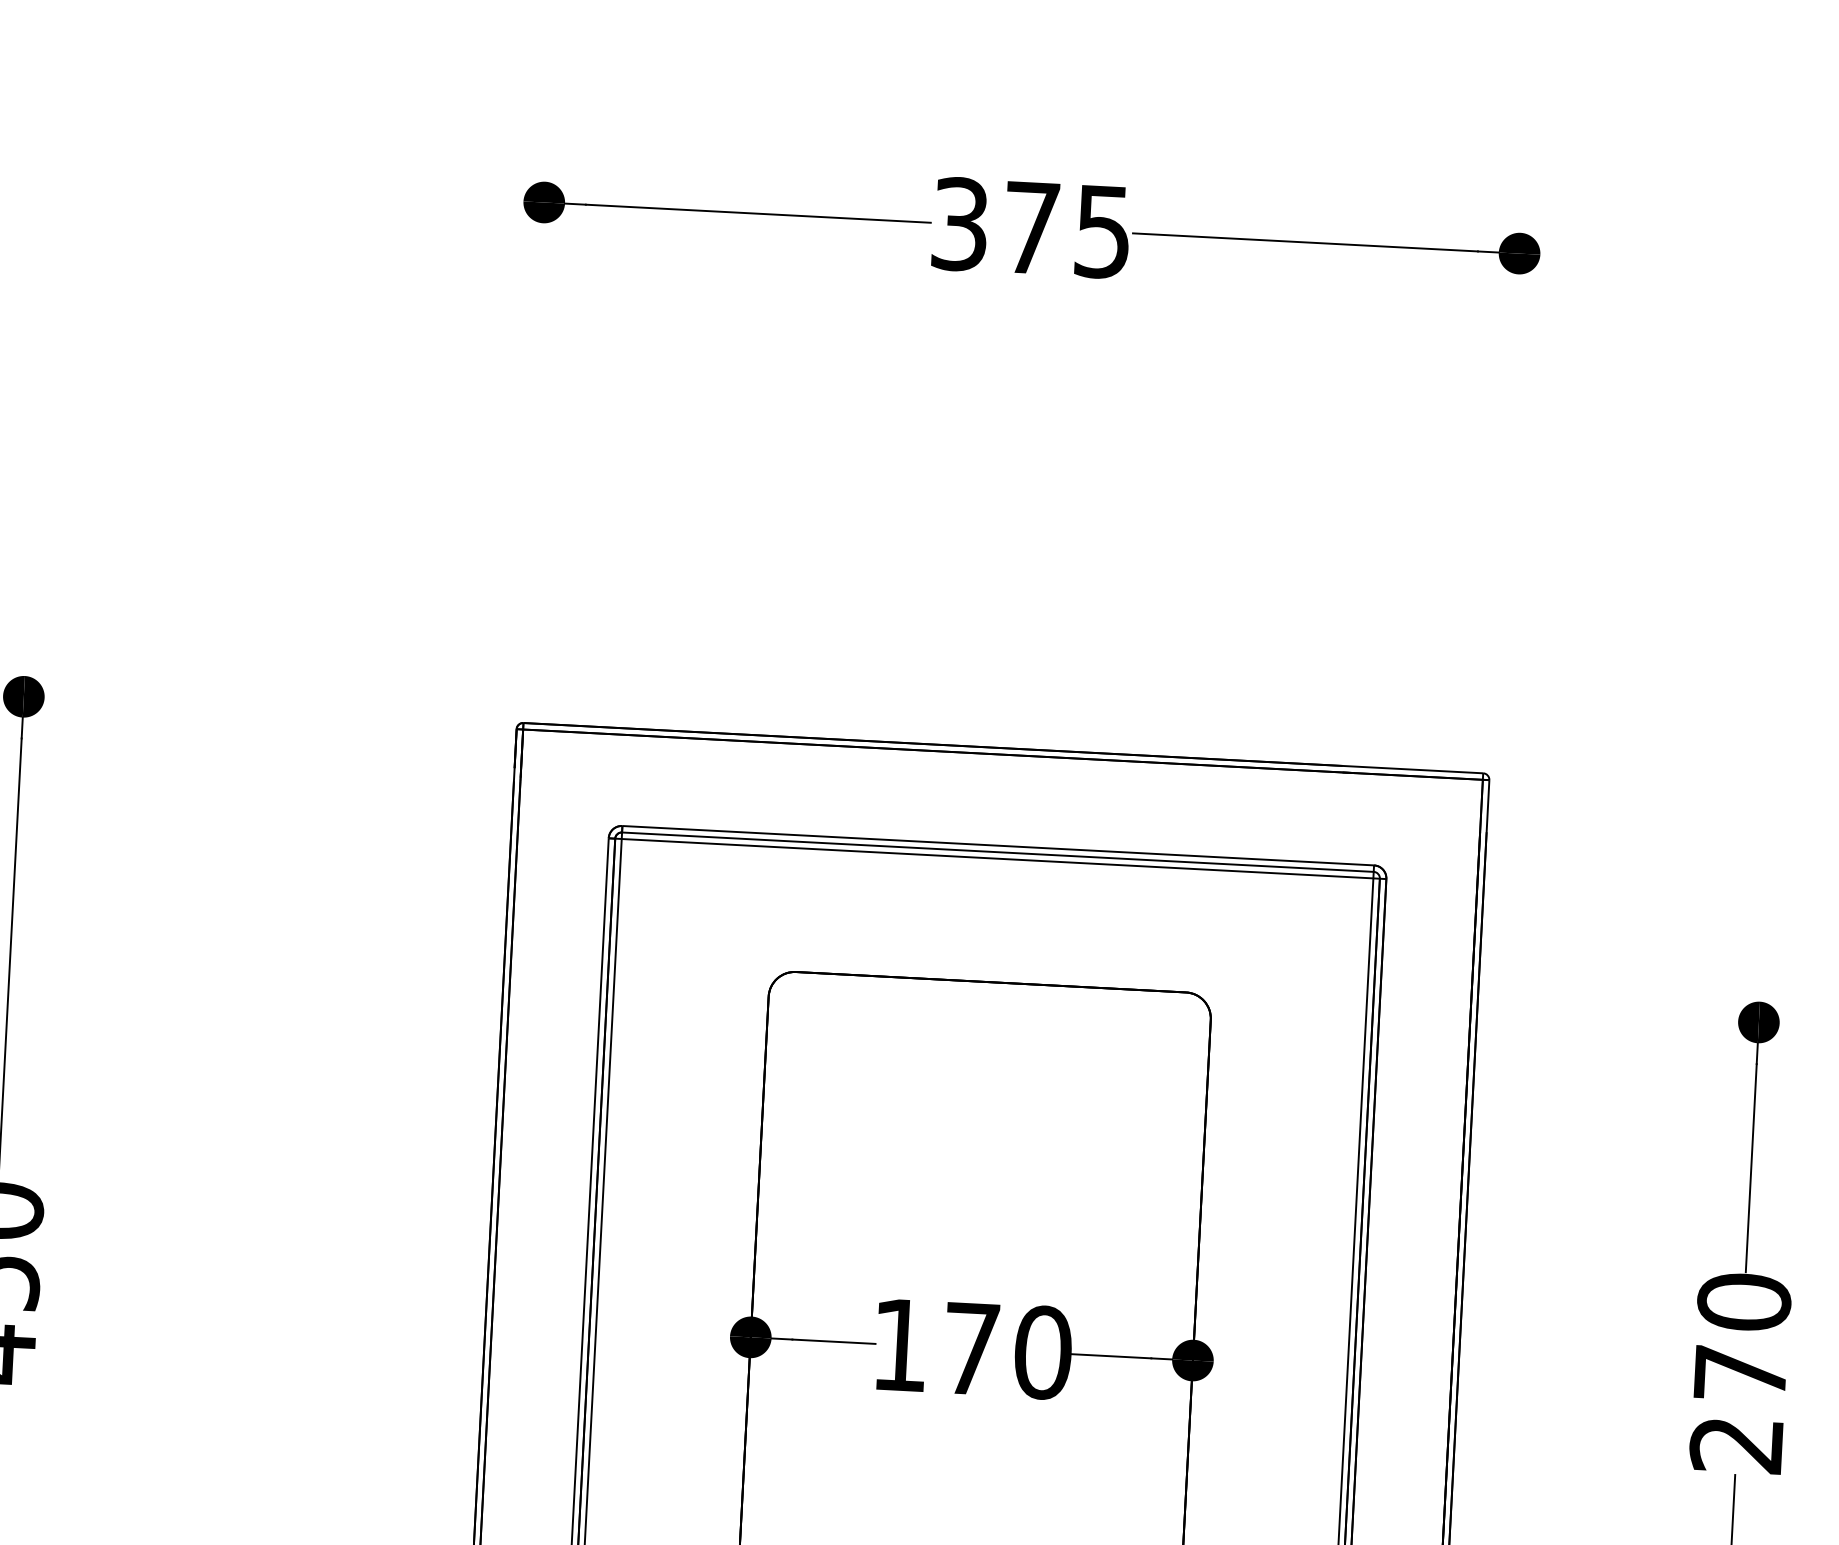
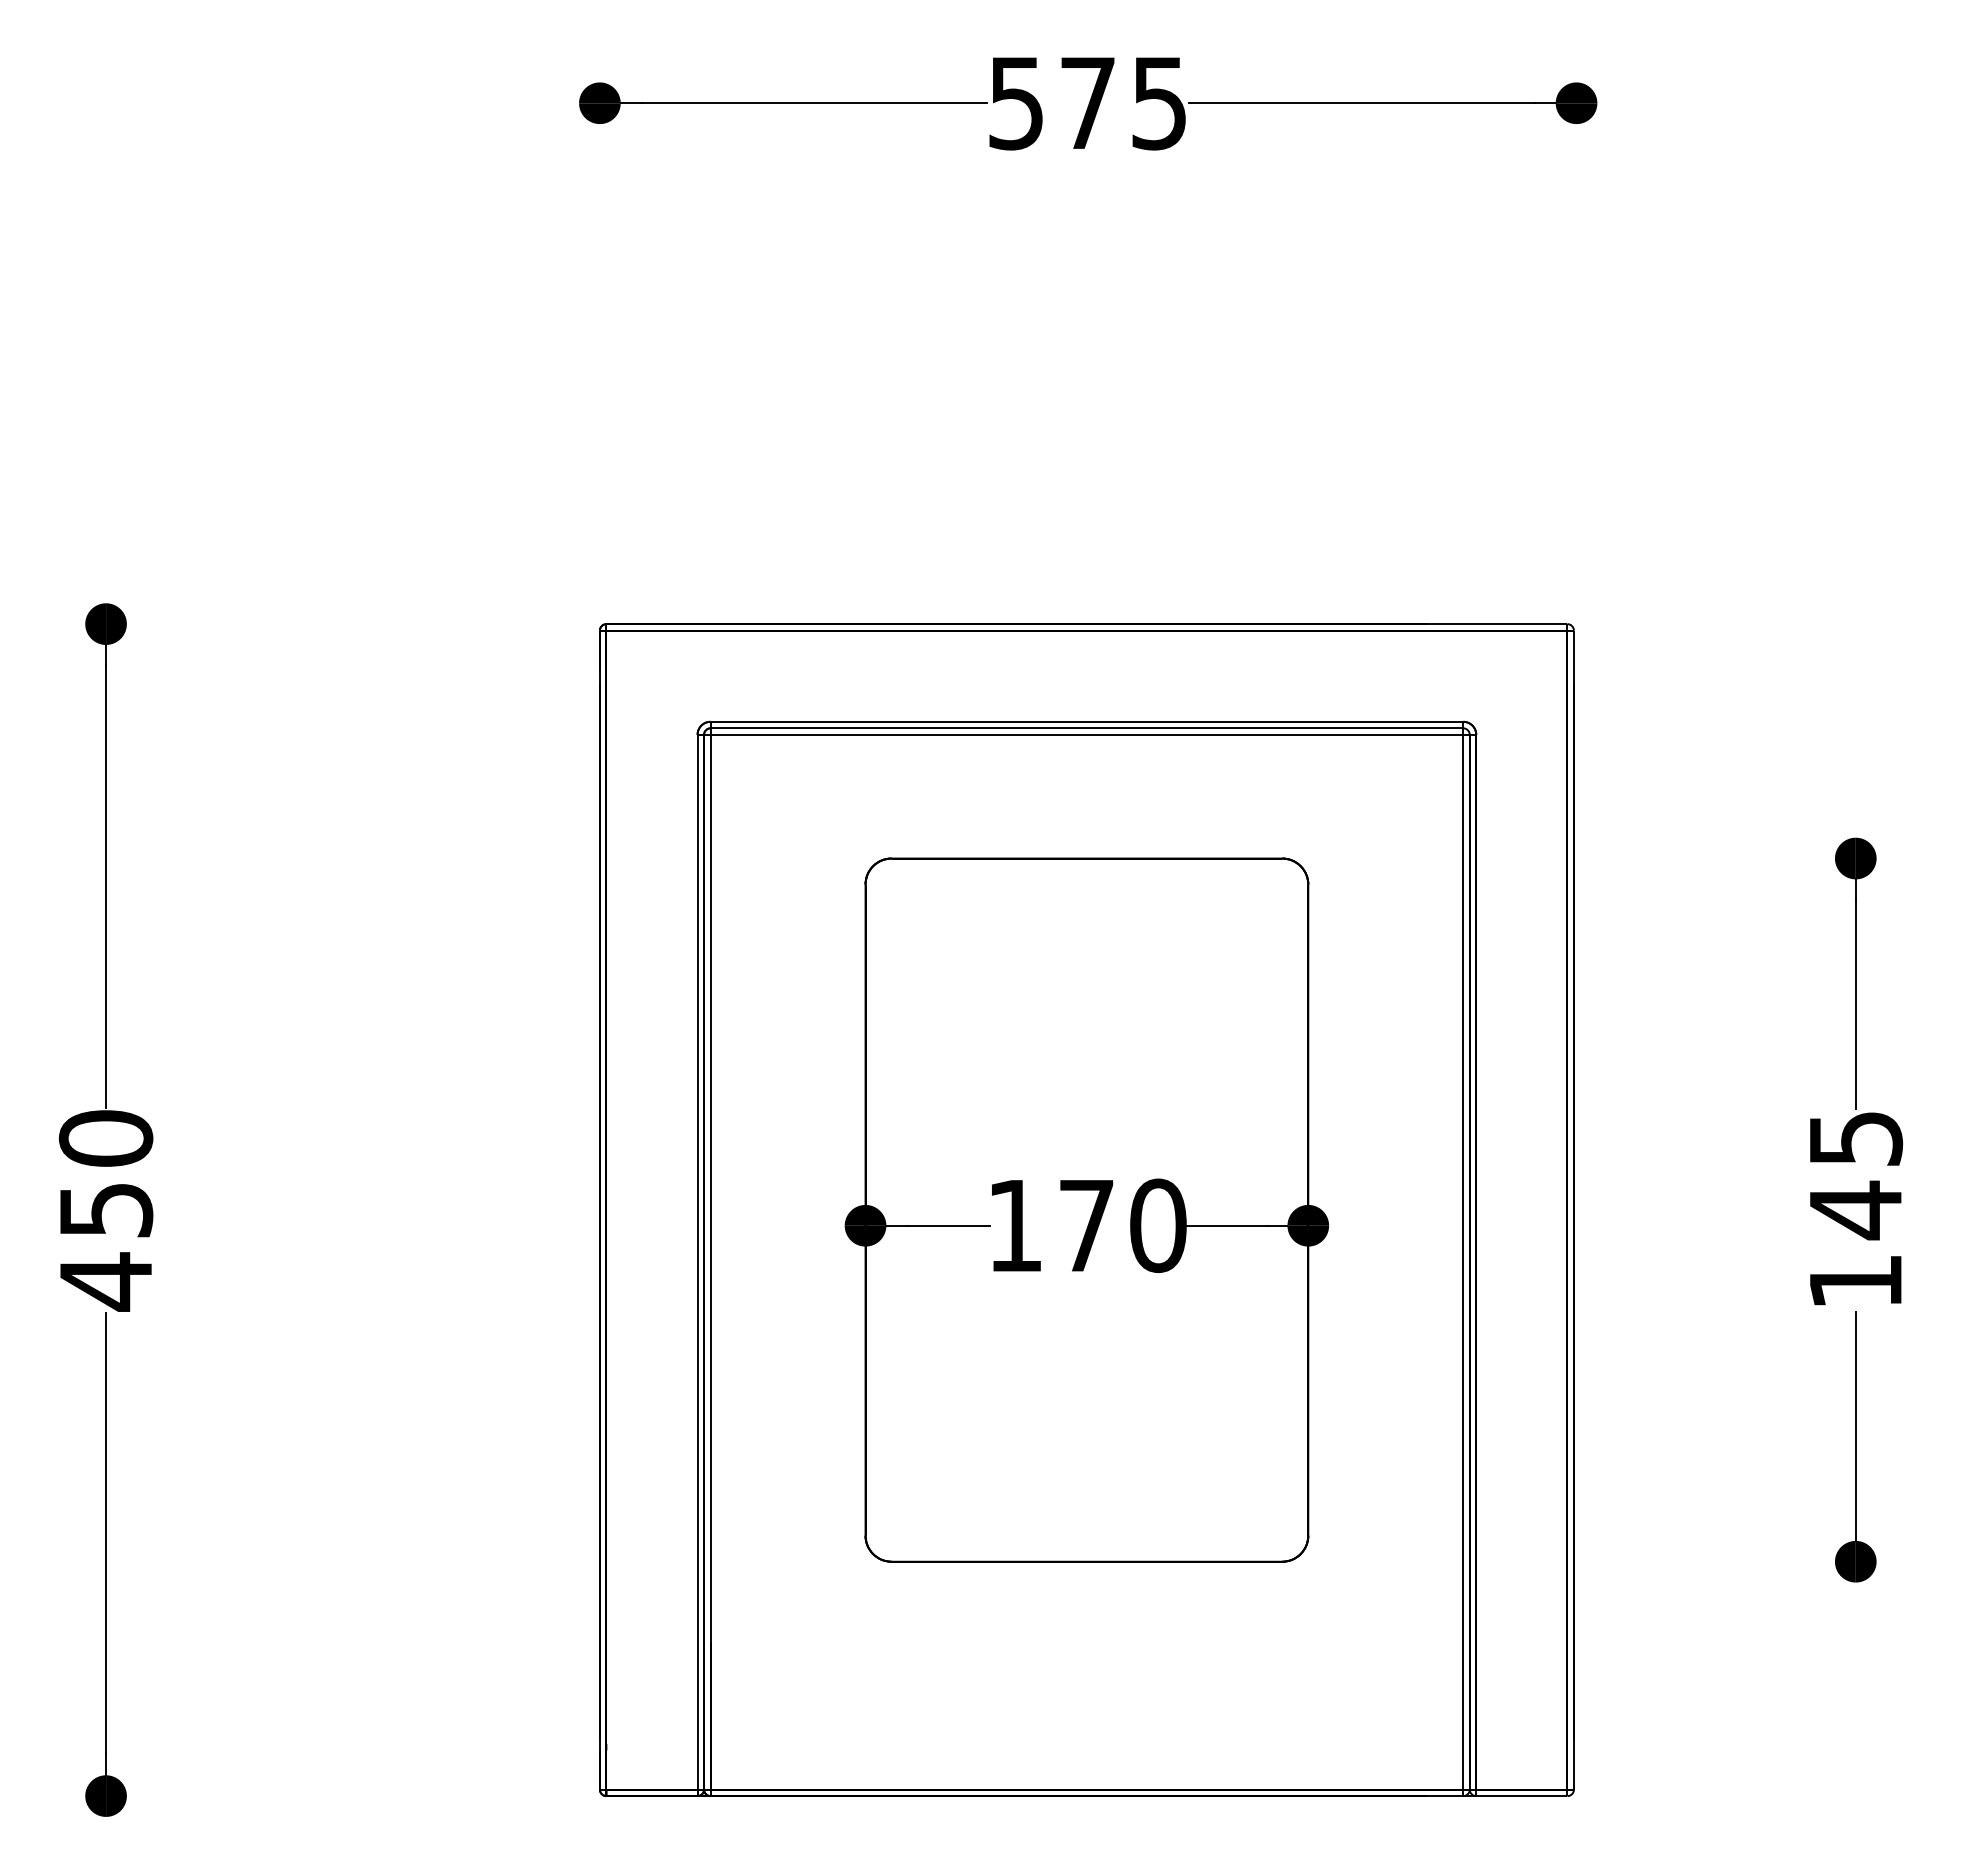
text: (960, 224) -> (1016, 103), 375 -> 575
text: (1740, 1372) -> (1855, 1209), 270 -> 145

